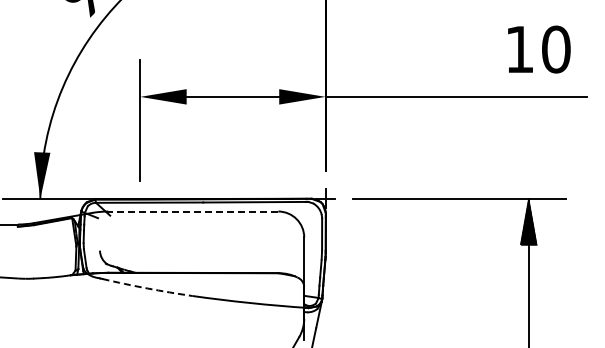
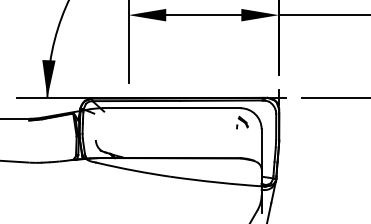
line: (193, 211) -> (171, 108), dashed -> solid
part: (280, 229) -> (242, 122), added
arc: (147, 288) -> (134, 170), dashed -> solid

